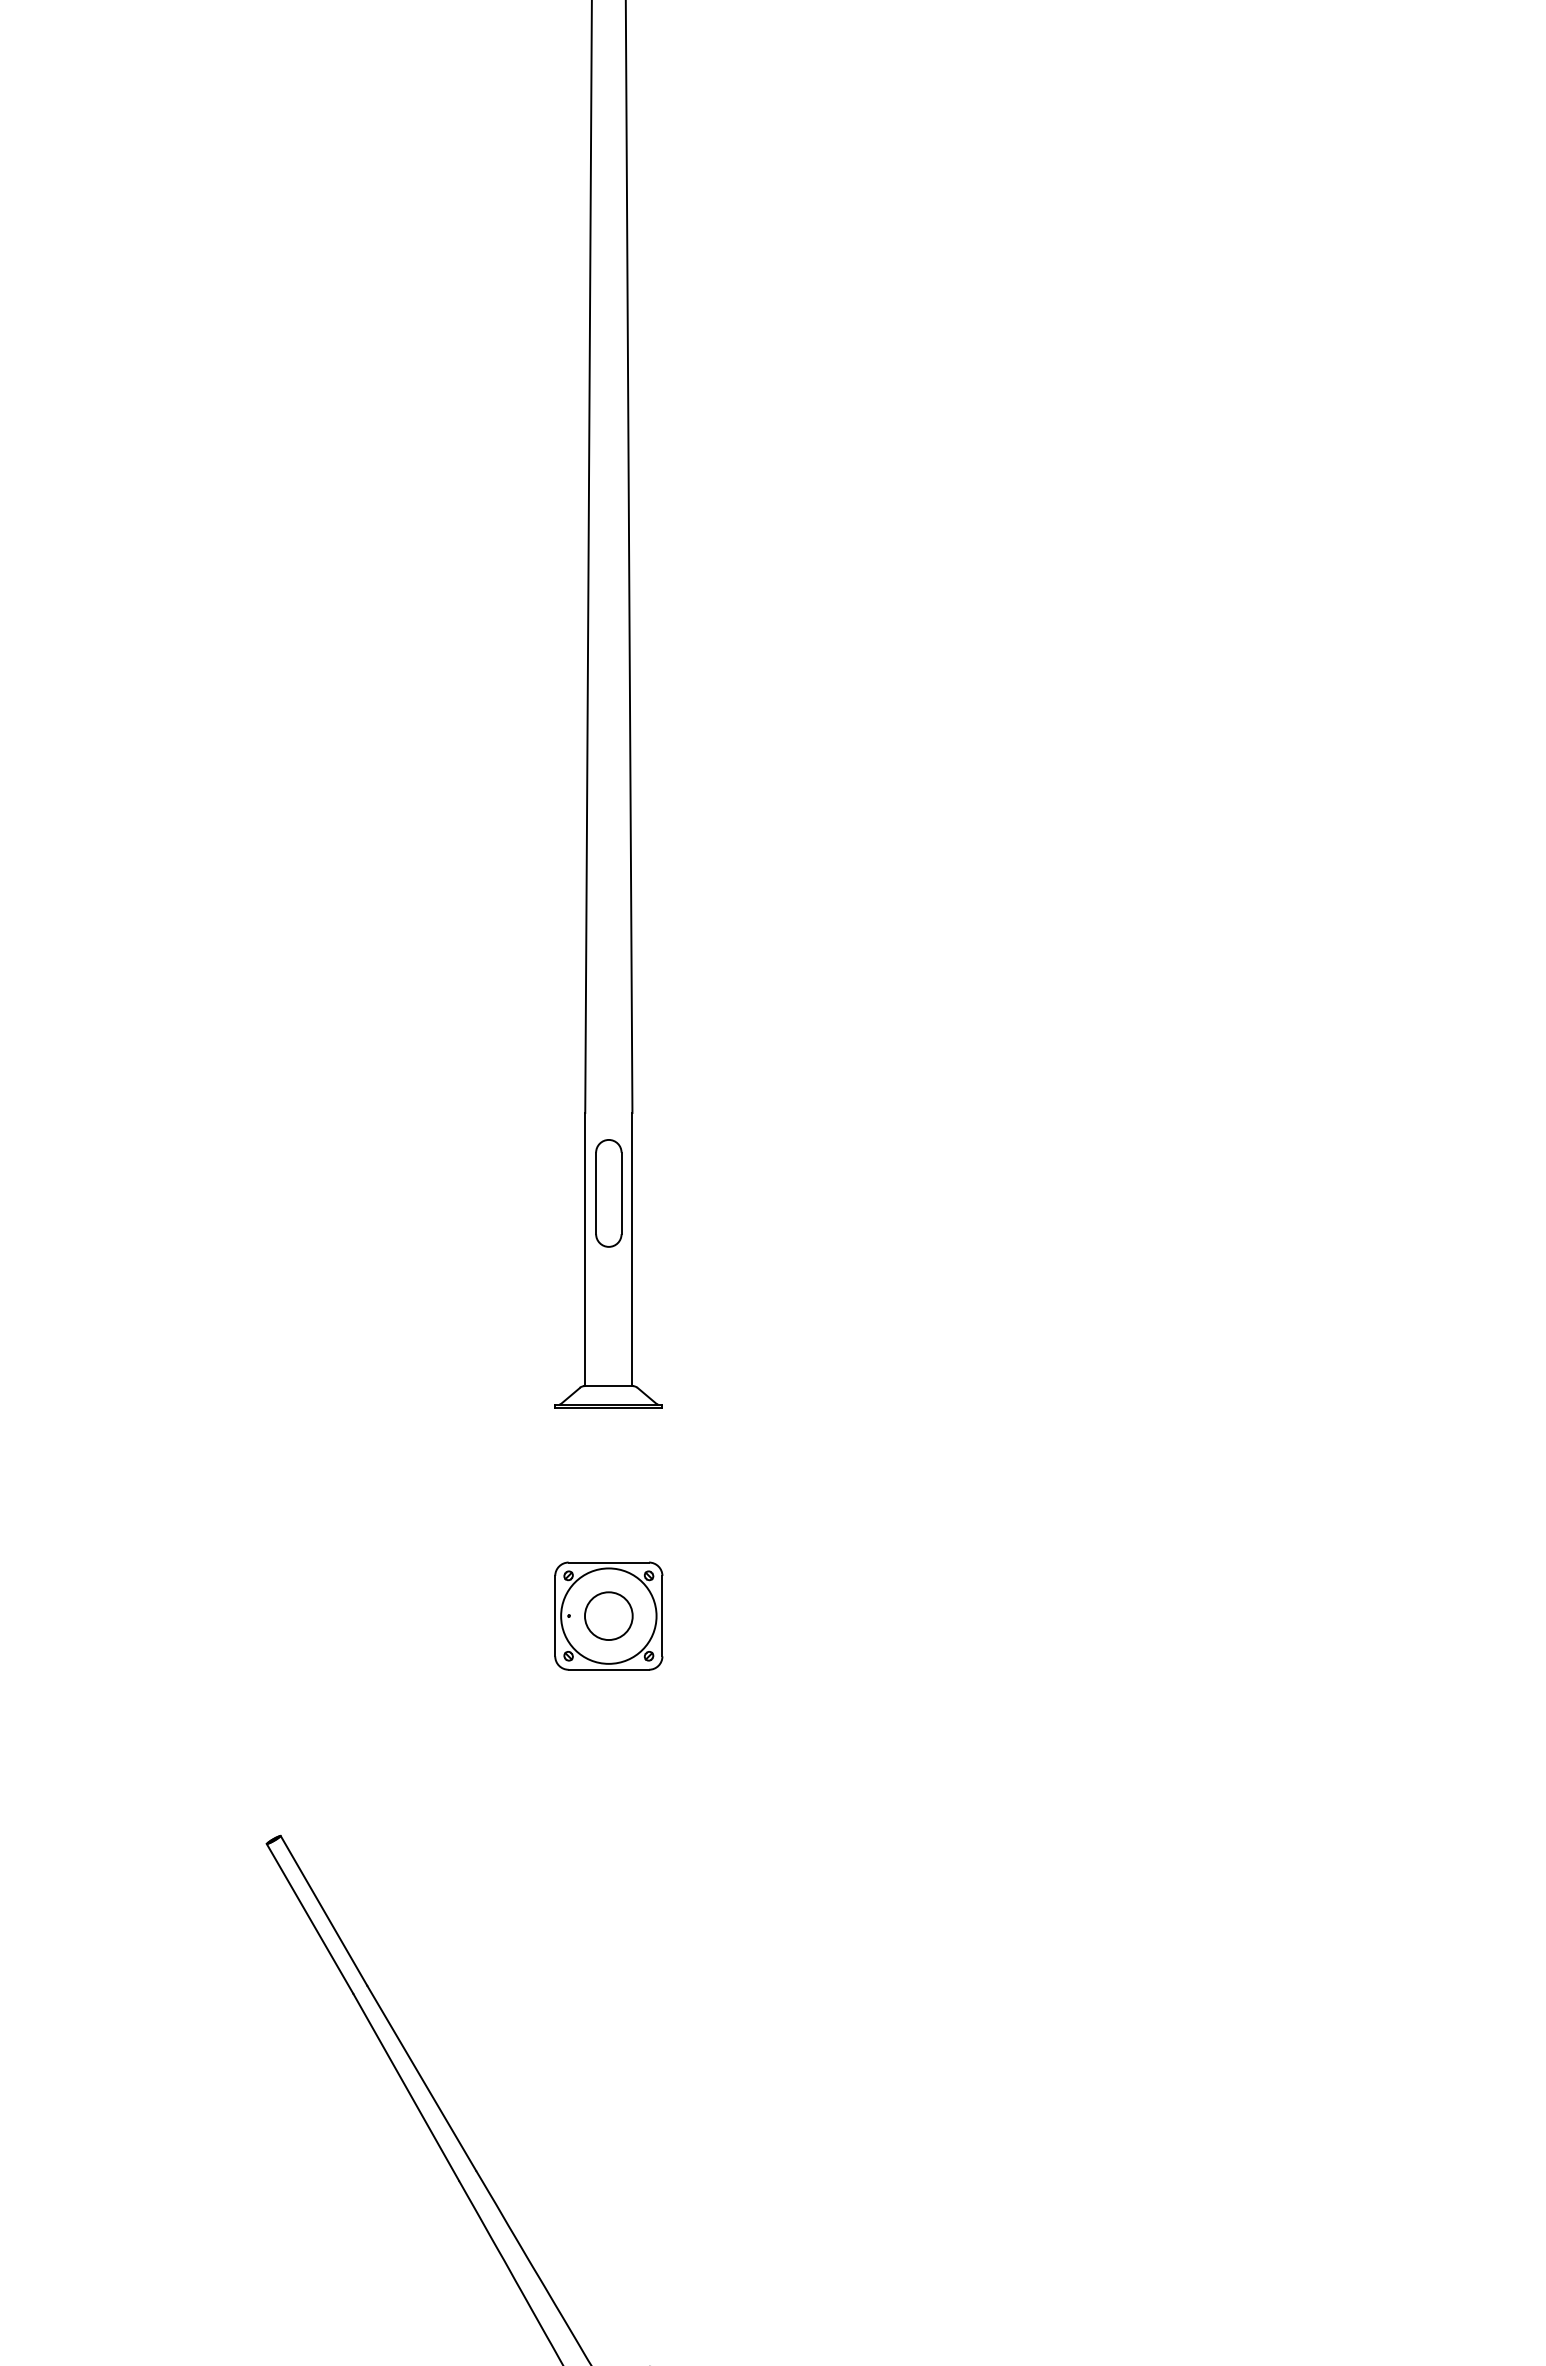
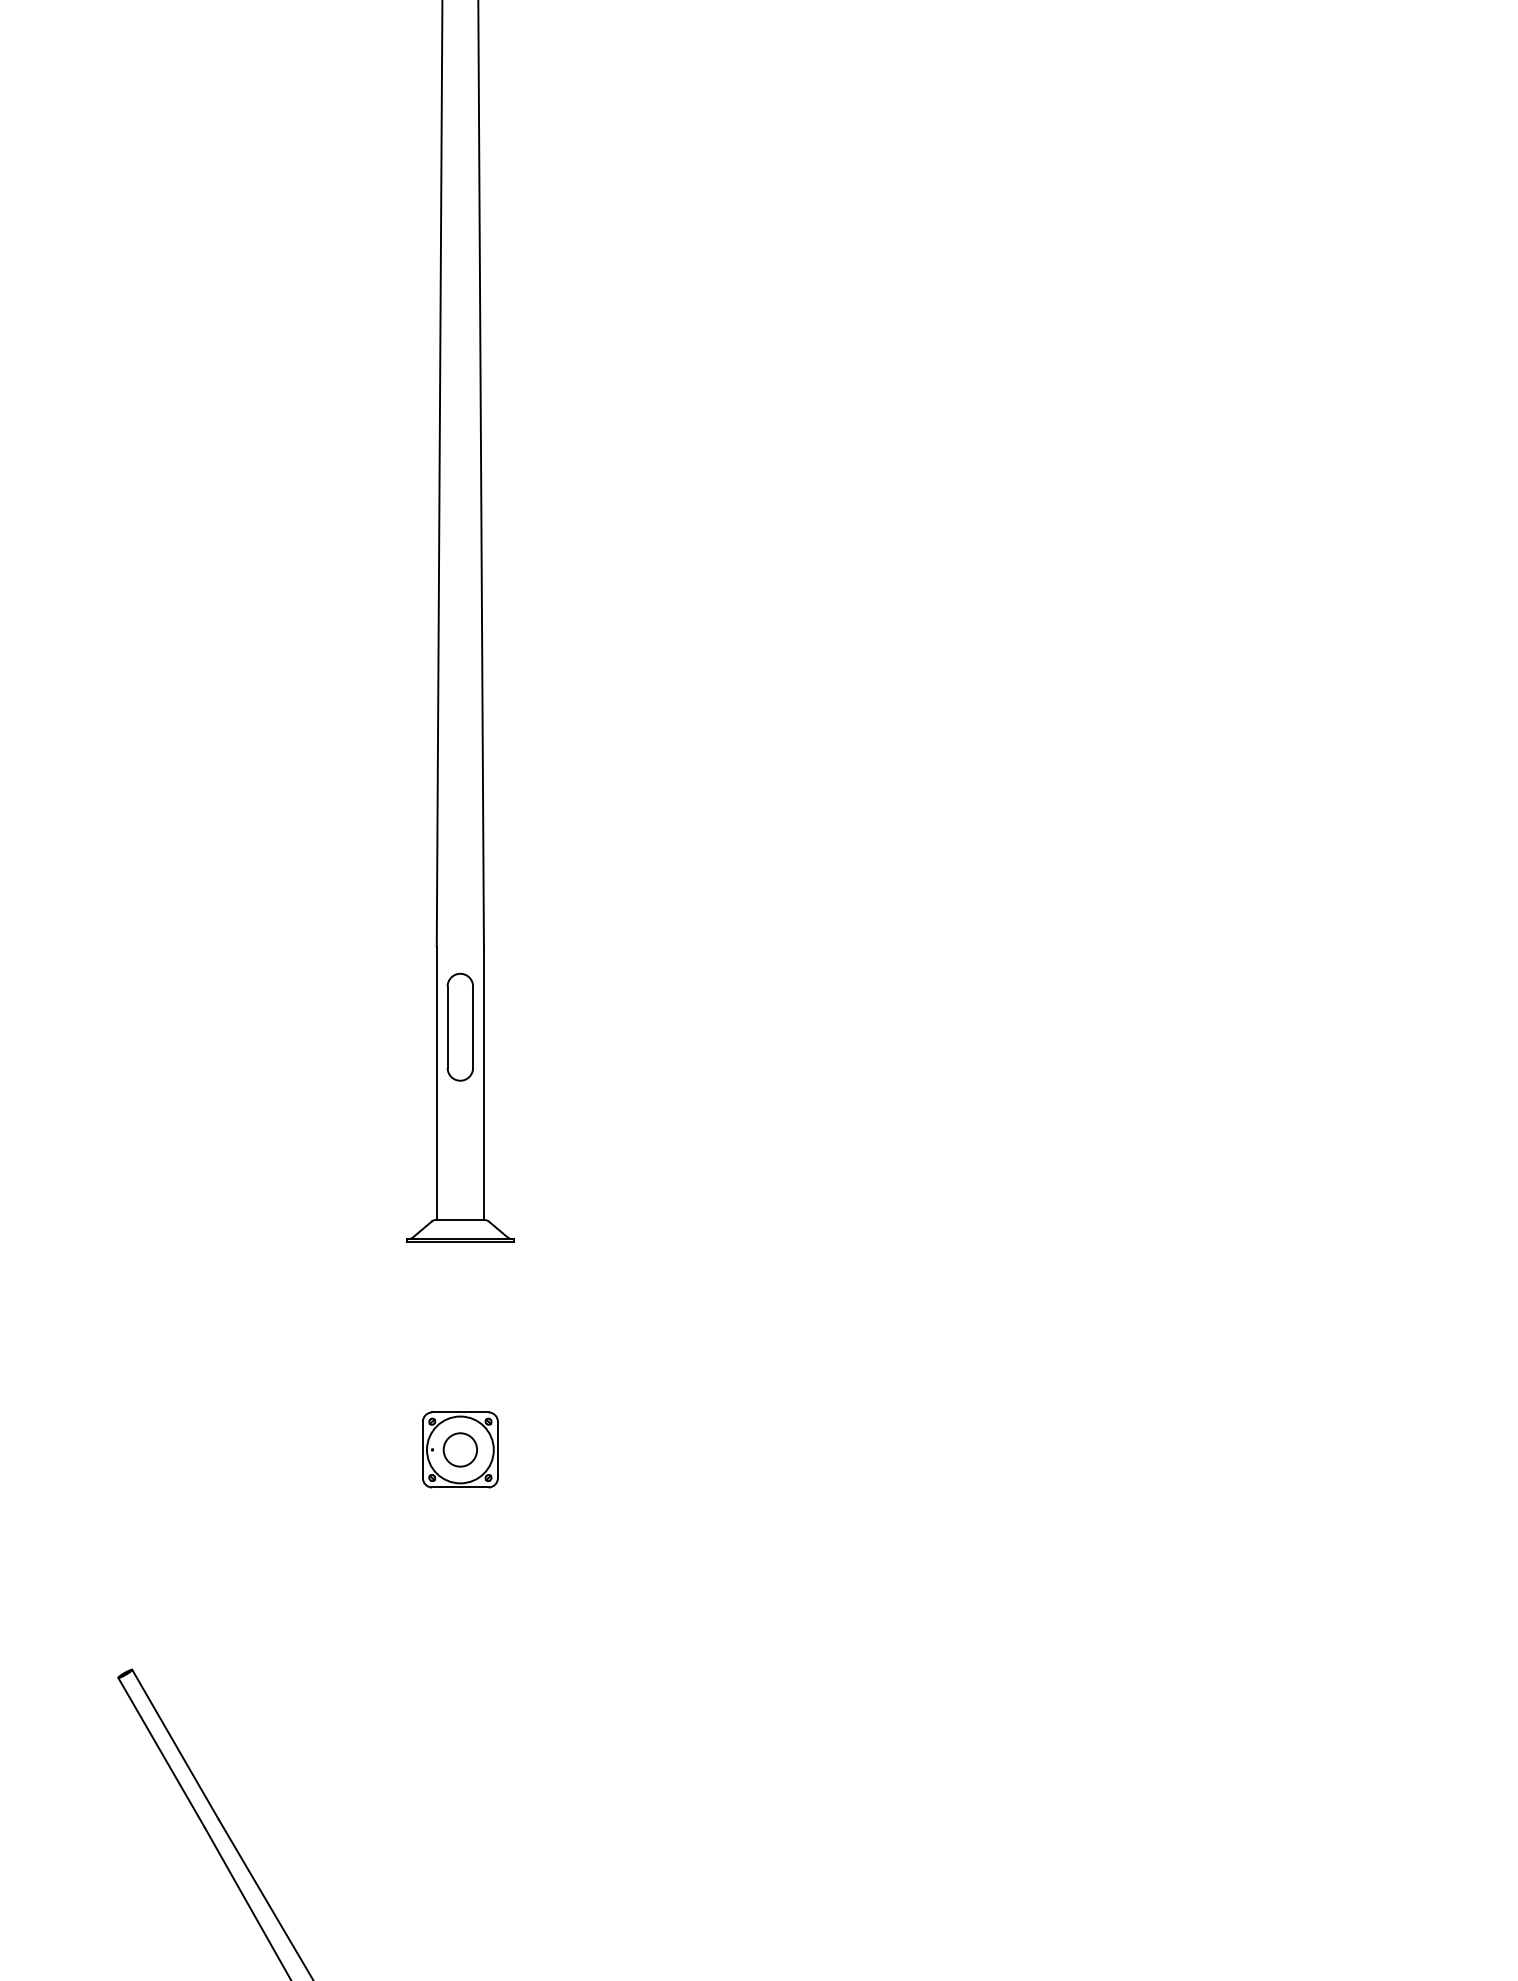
part: (608, 1615) -> (460, 1449), size x0.7

